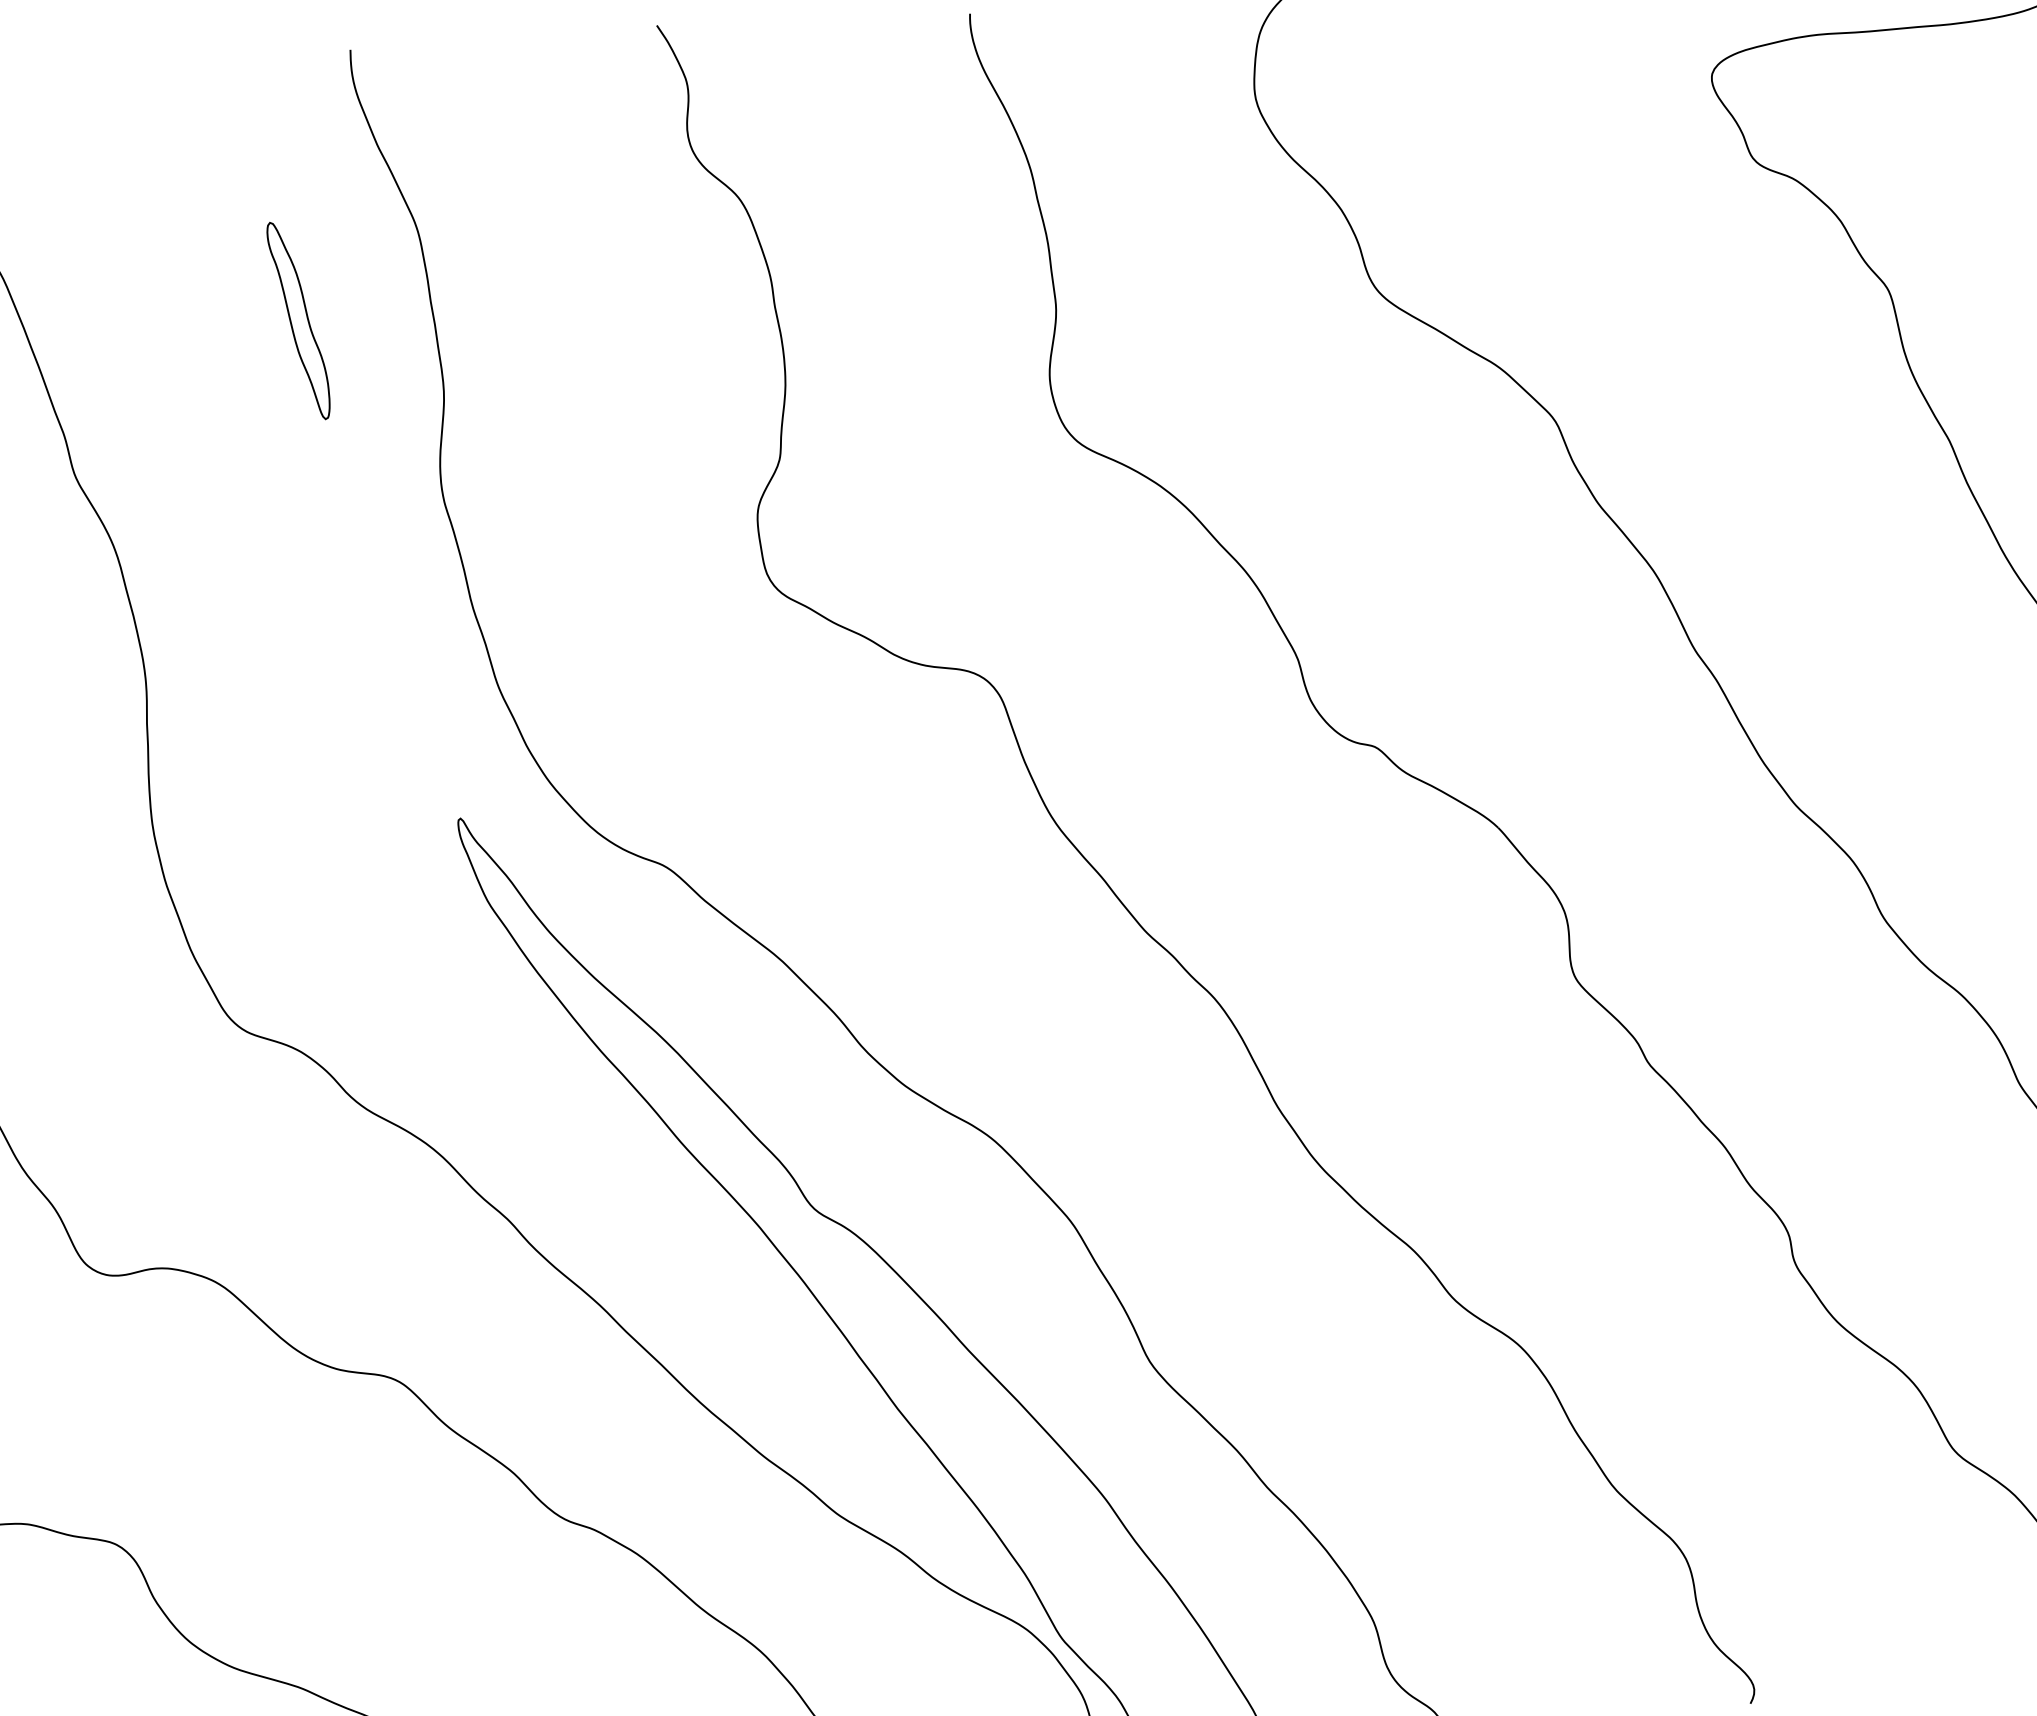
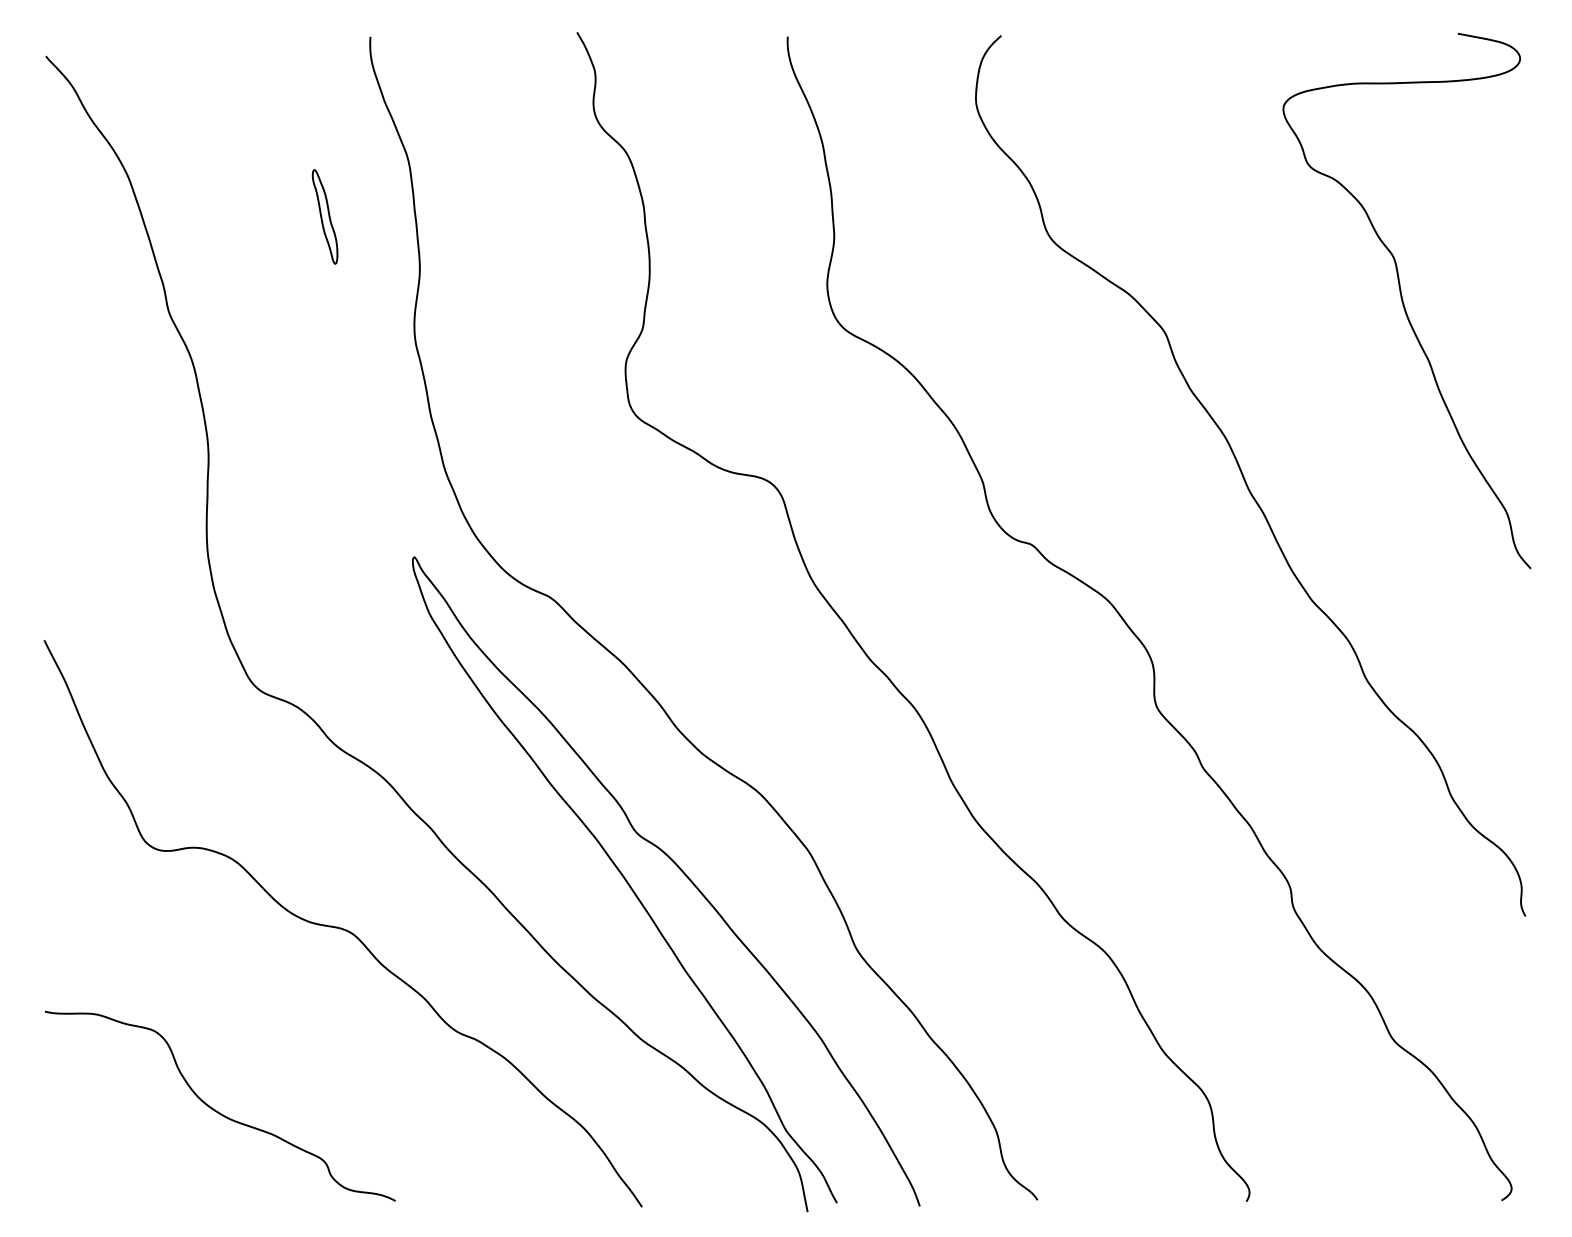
part: (297, 320) -> (324, 216), size x0.7

